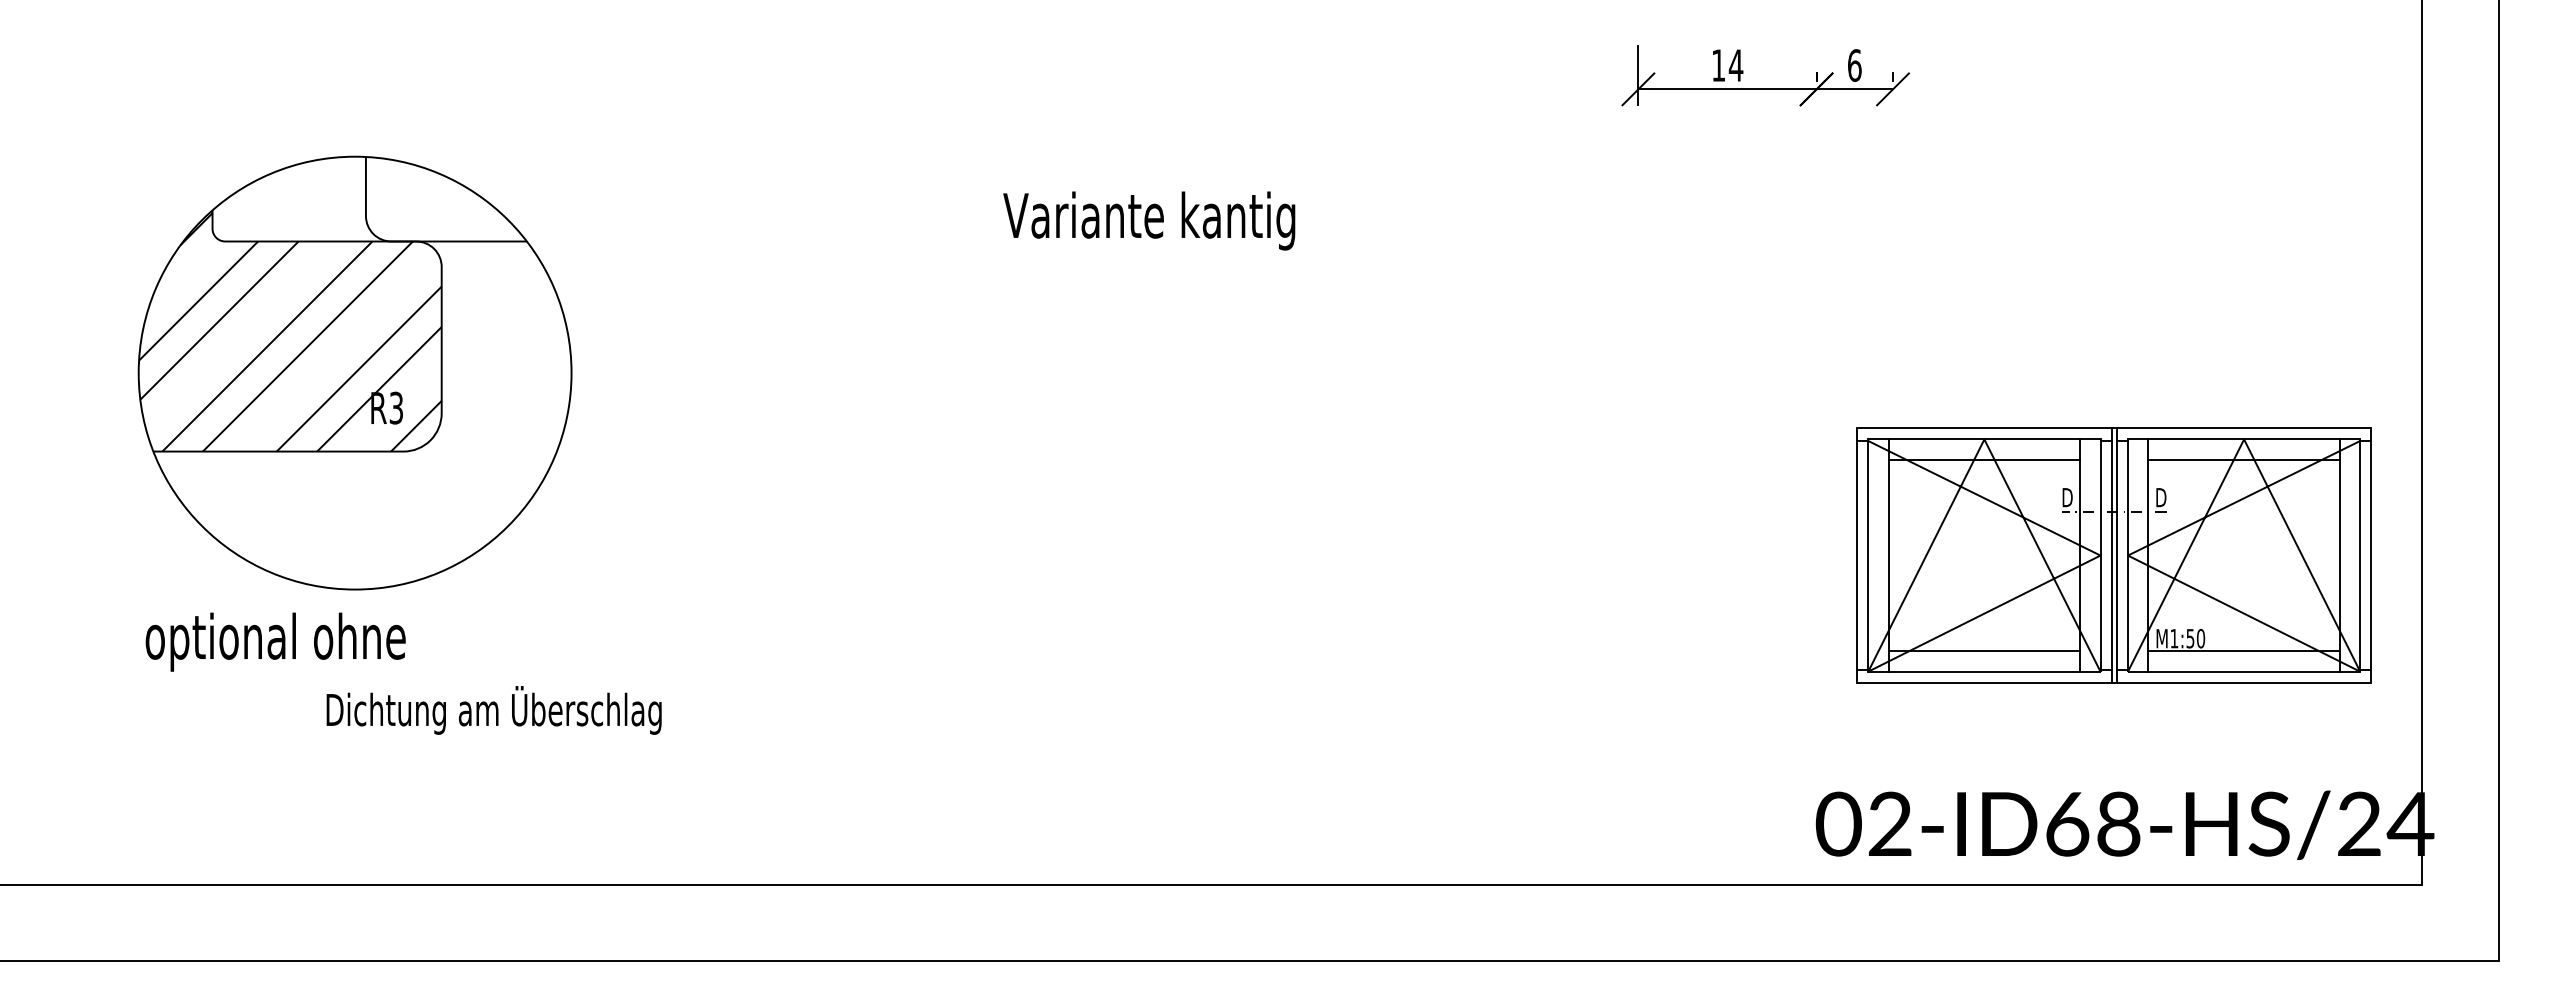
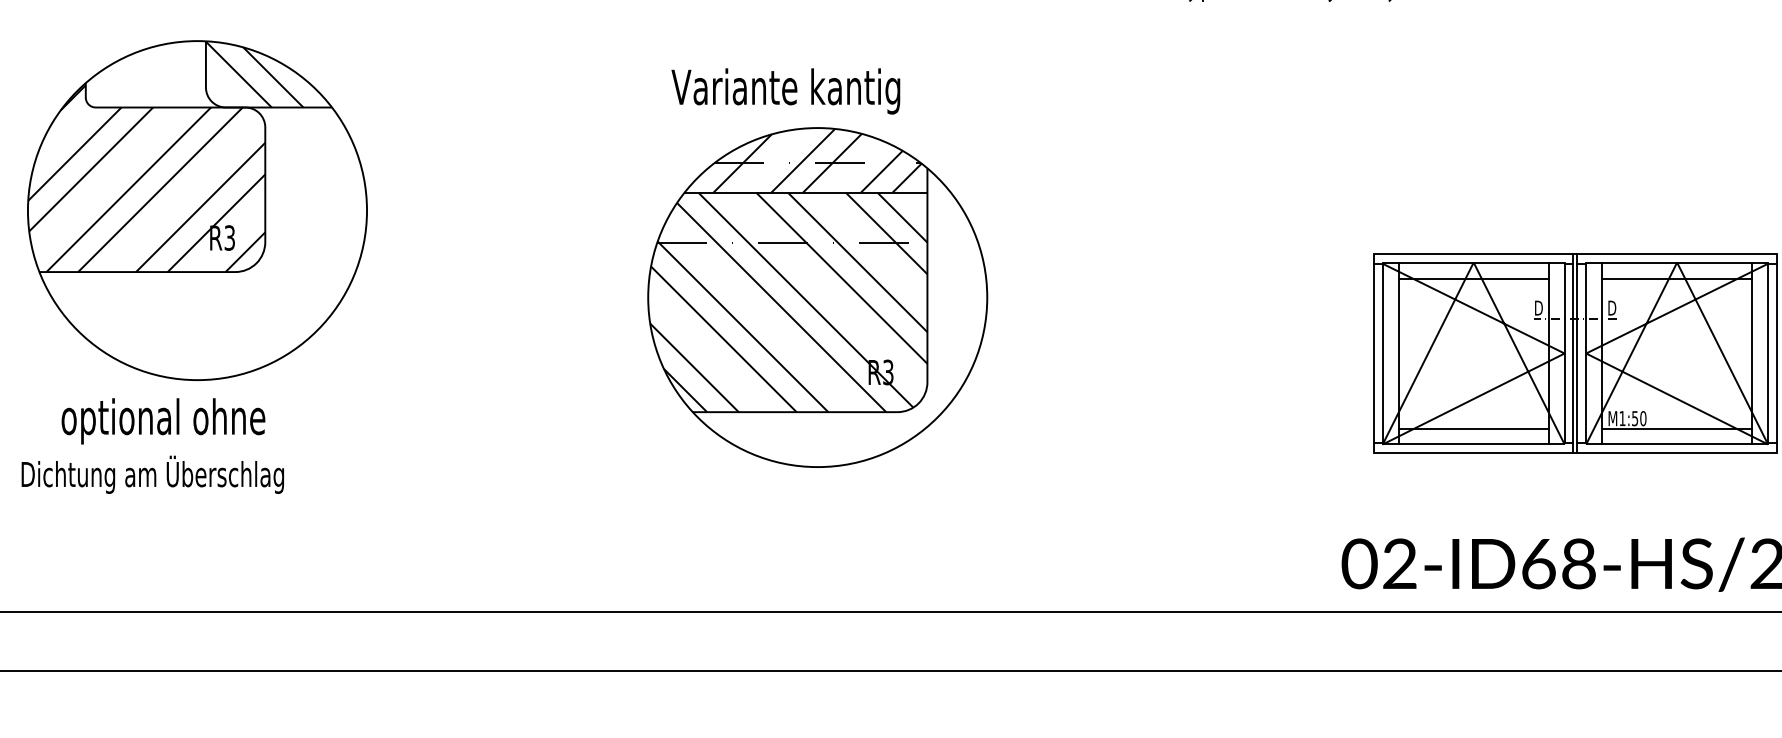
hatch: (427, 199) -> (254, 74), added
text: (1149, 220) -> (786, 91), moved
part: (1146, 483) -> (817, 297), added
text: (275, 641) -> (163, 420), moved
text: (493, 710) -> (152, 474), moved

